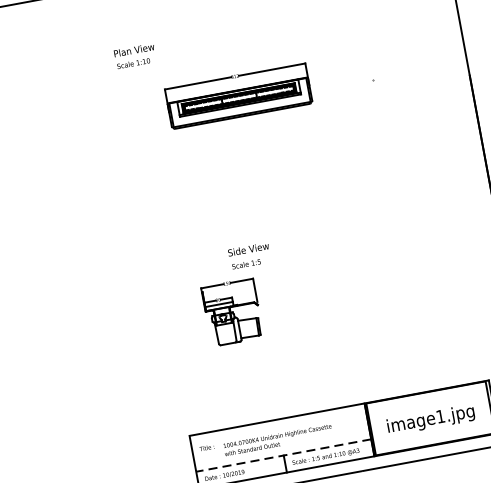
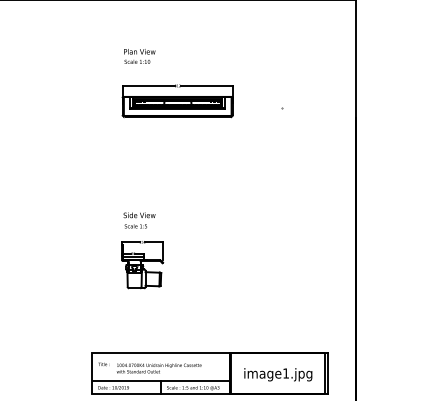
text: (135, 56) -> (139, 56), moved
text: (249, 255) -> (139, 220), moved
line: (284, 456) -> (161, 381), dashed -> solid

